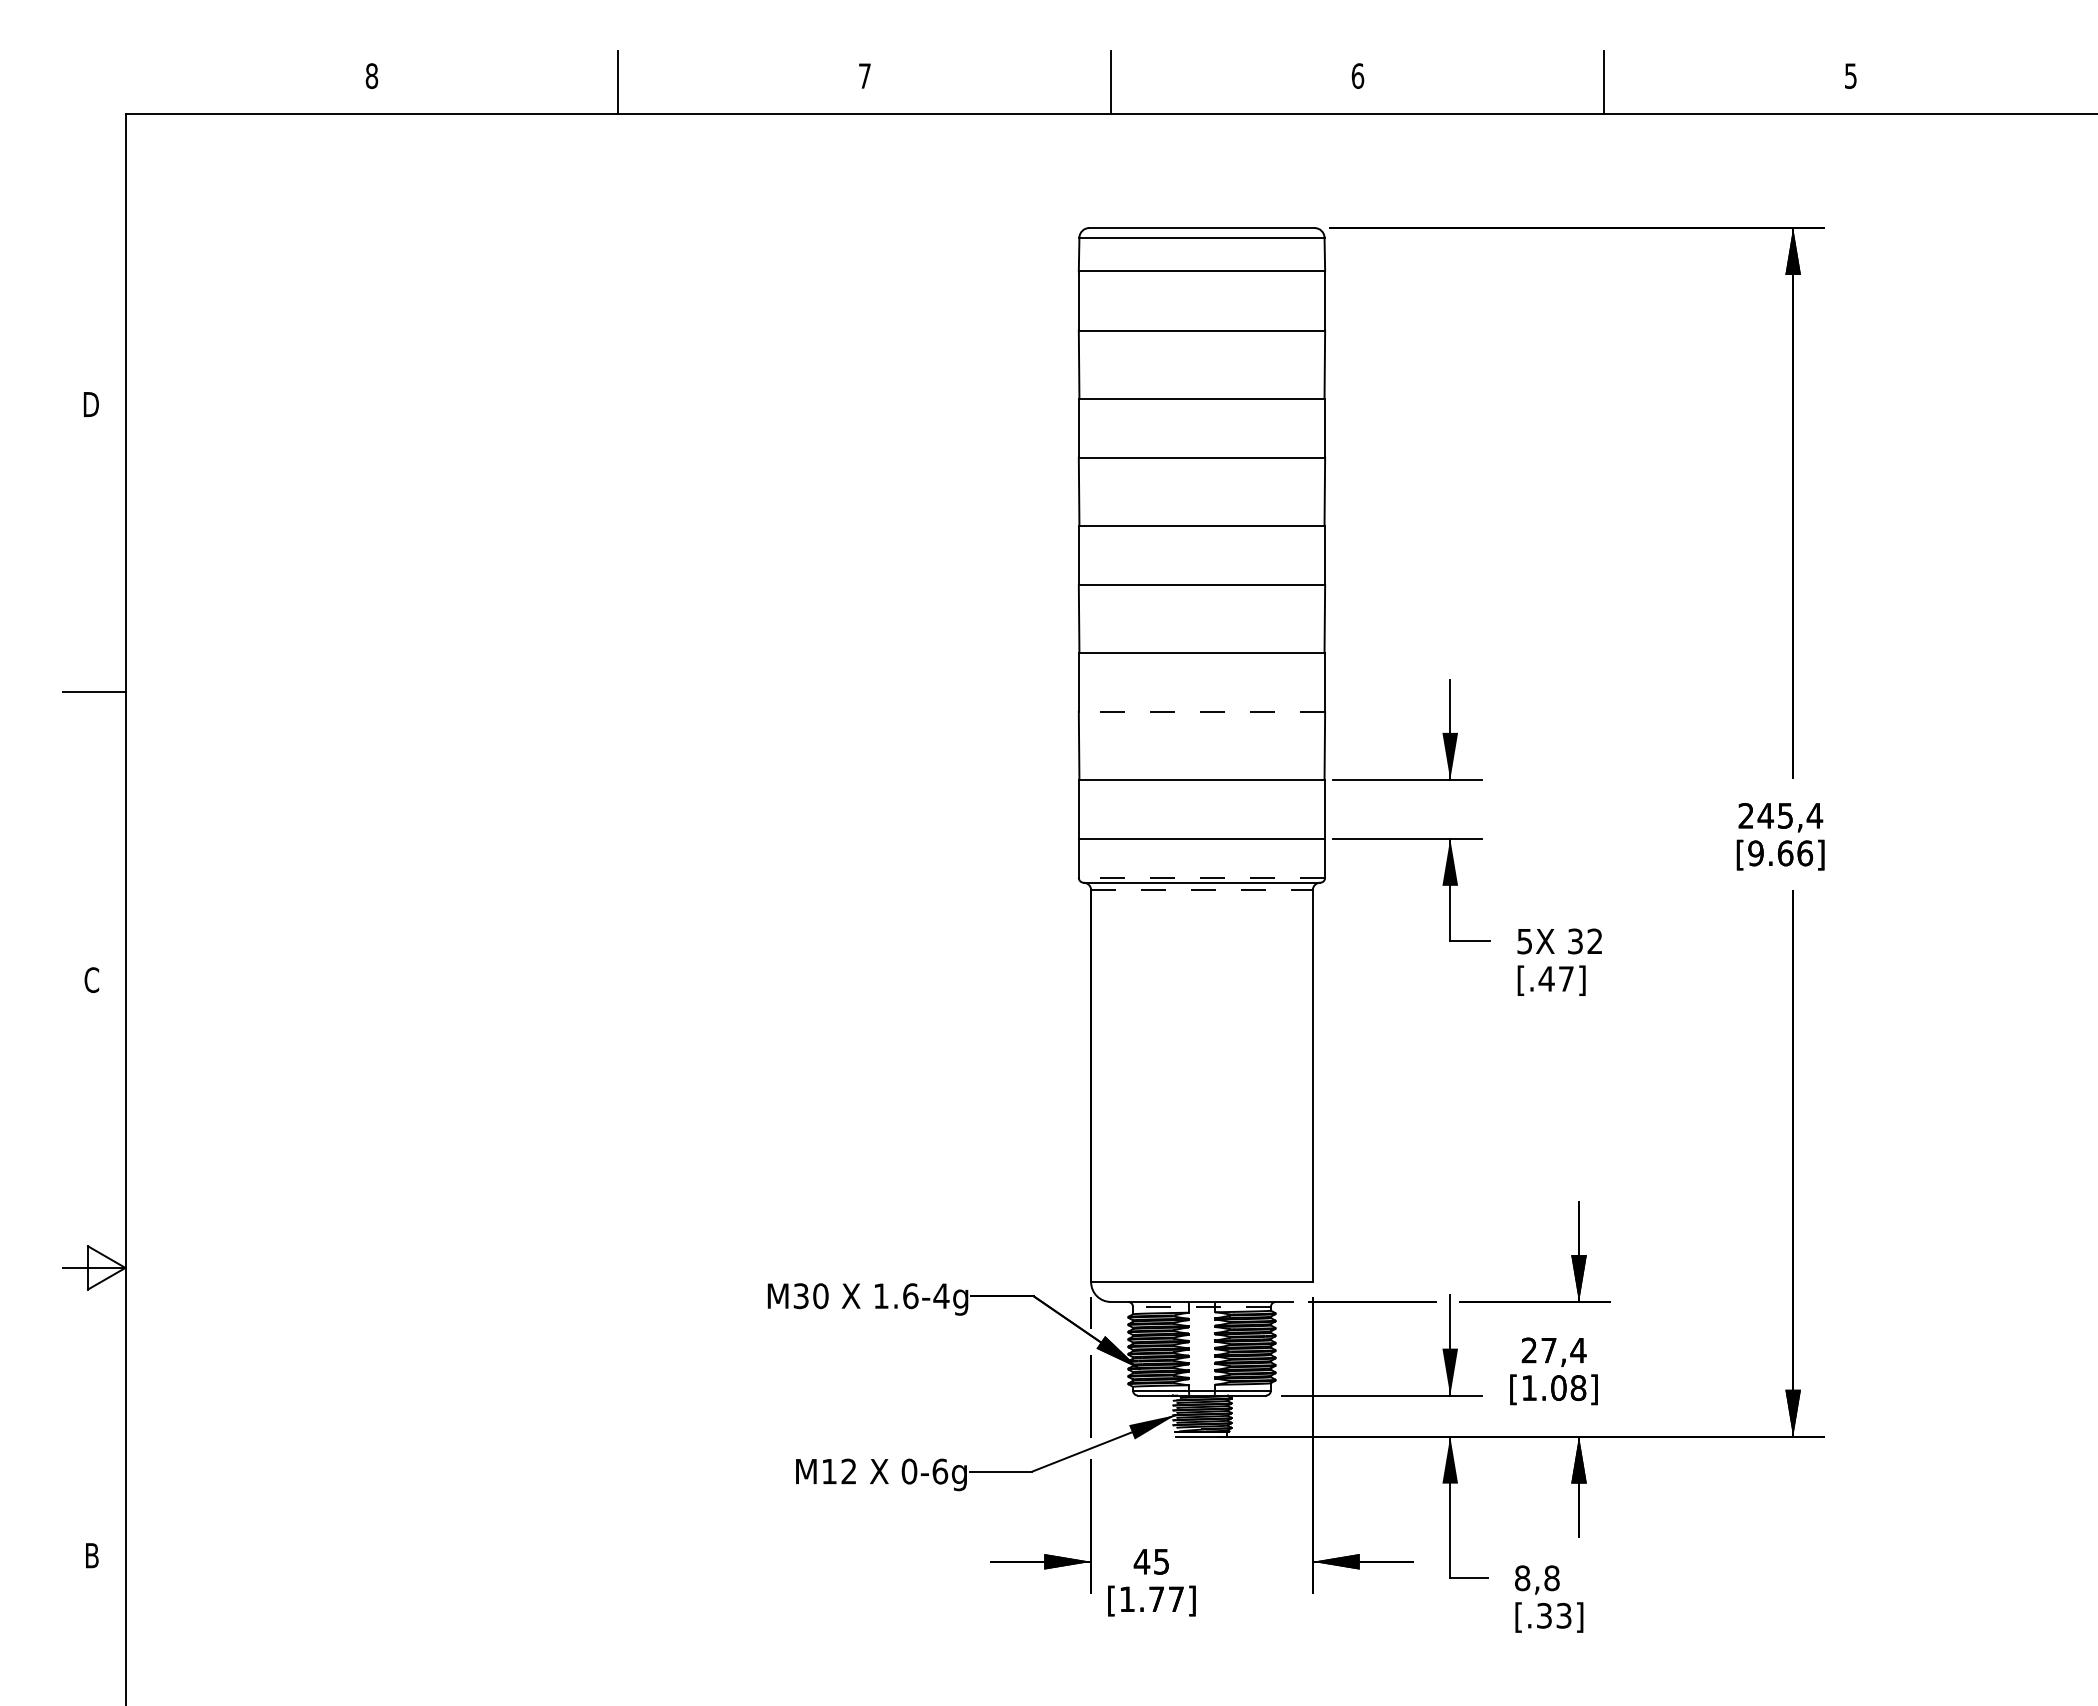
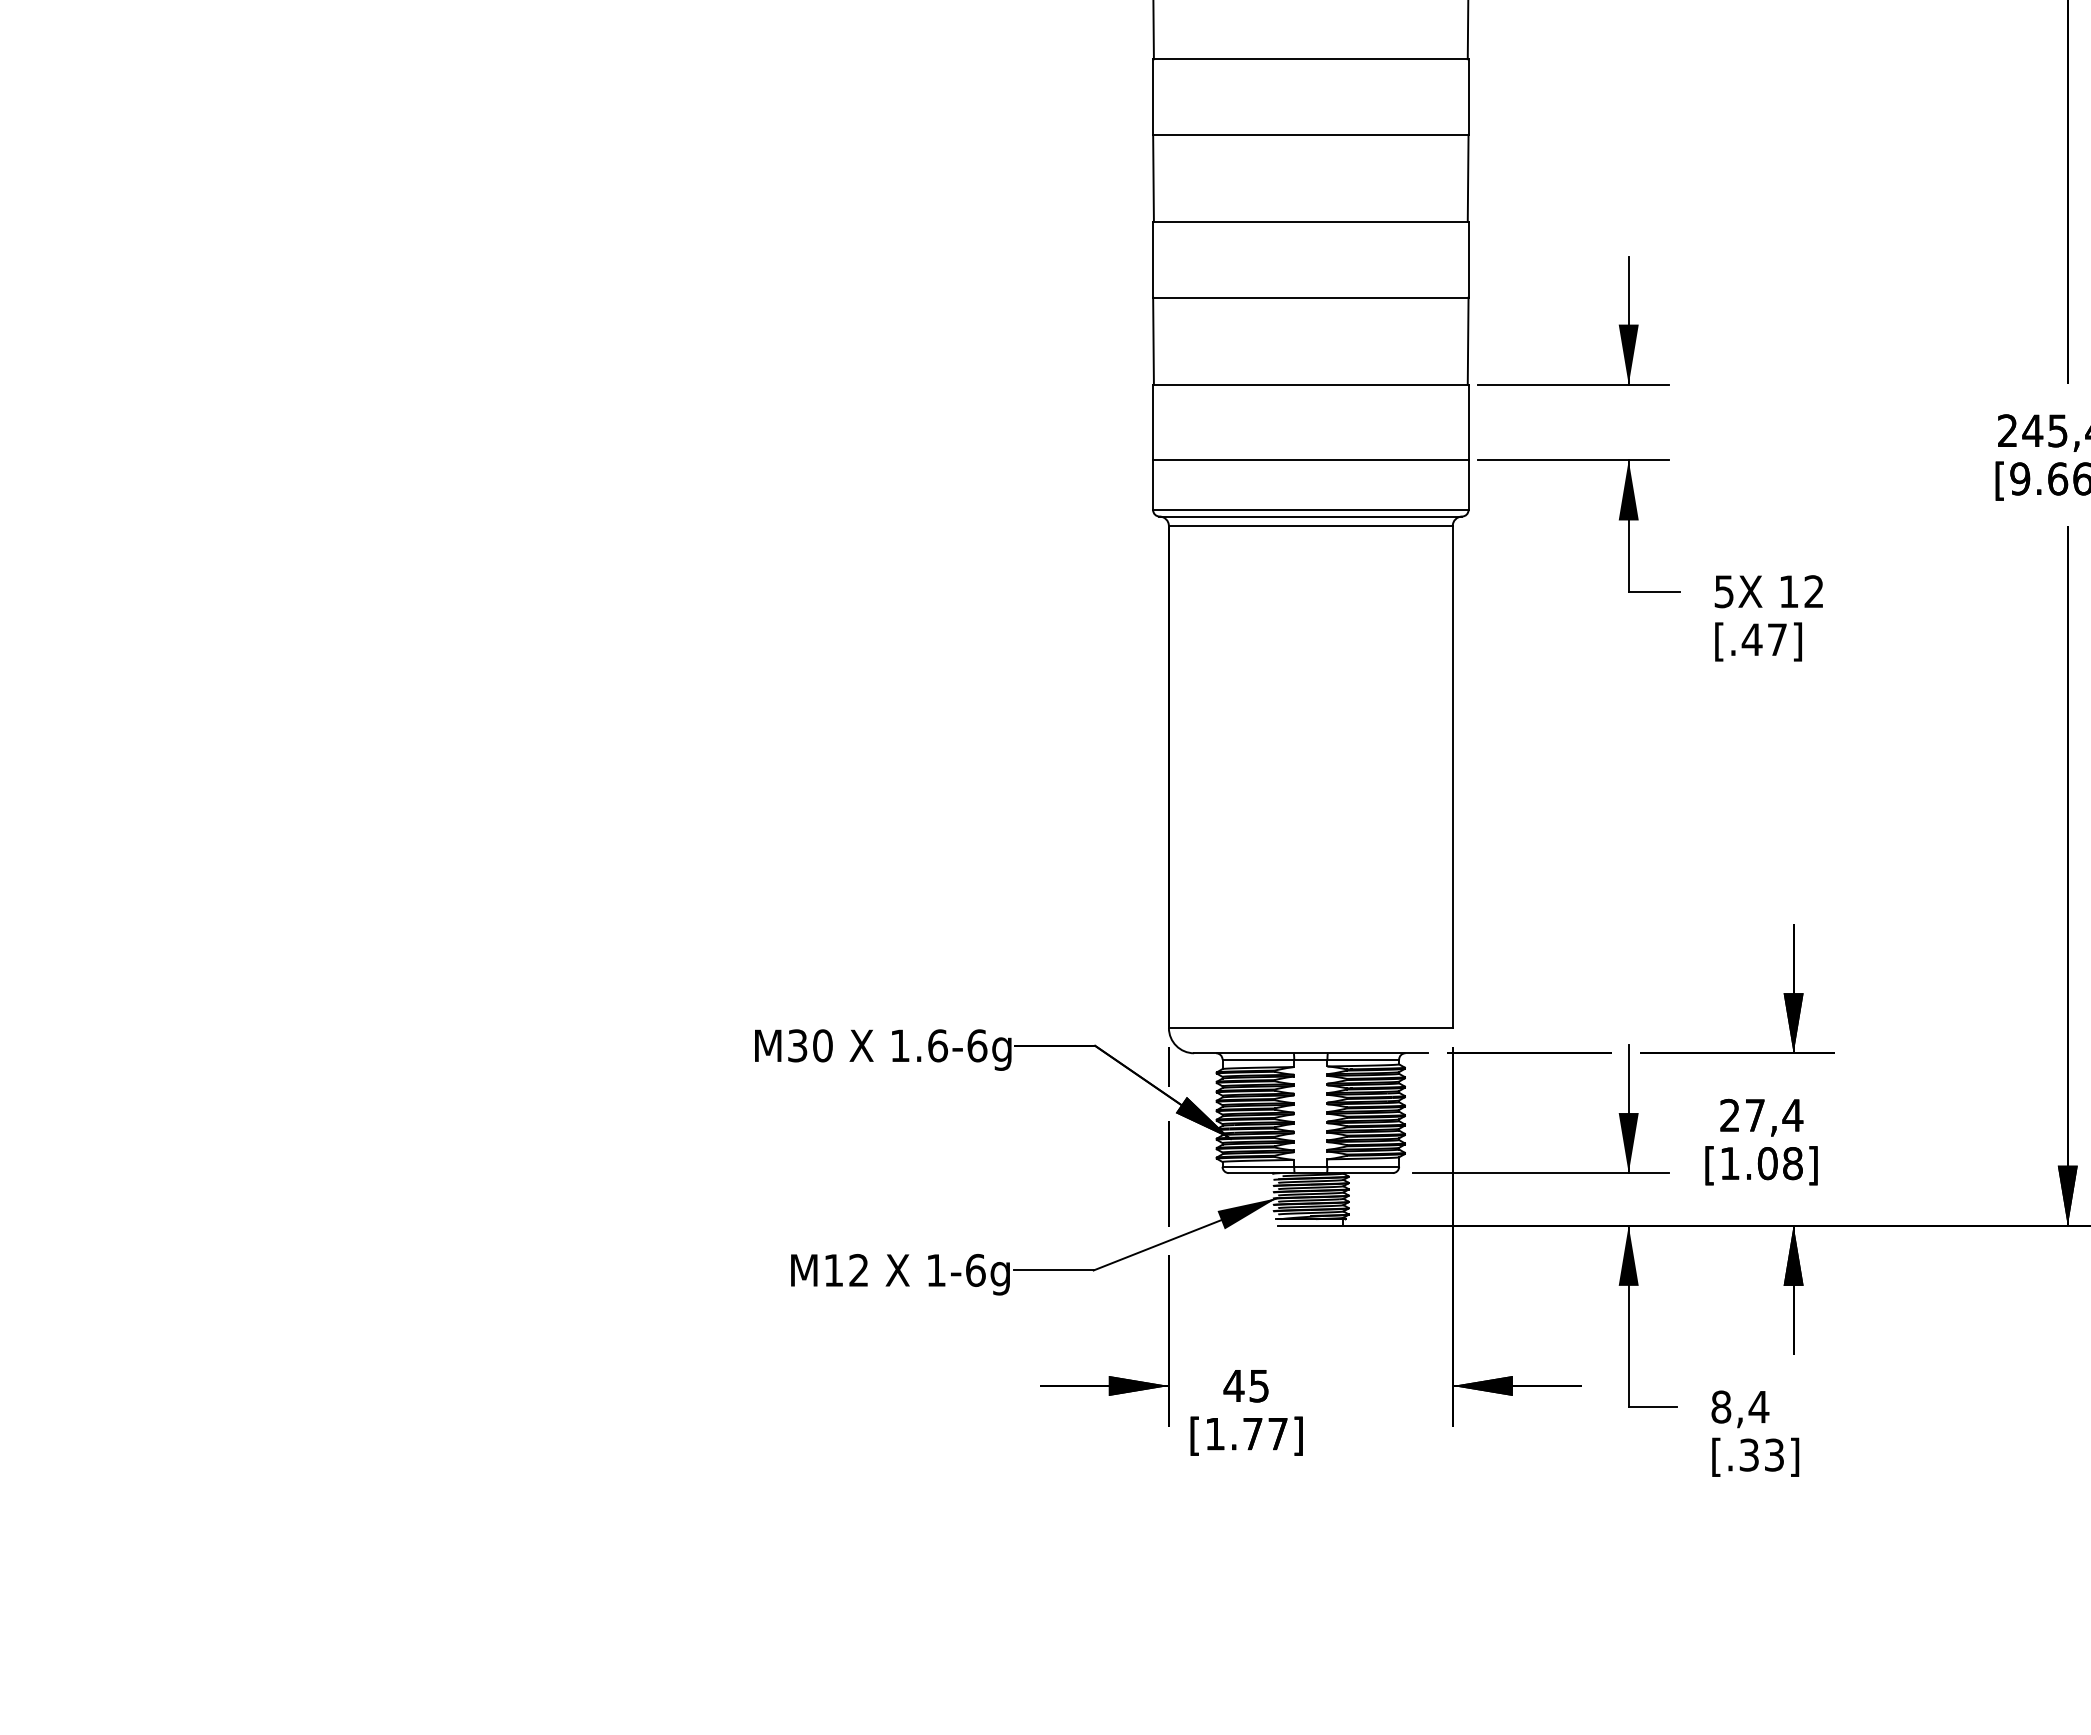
line: (1201, 711) -> (1310, 297), dashed -> solid
line: (1201, 877) -> (1310, 509), dashed -> solid
line: (1201, 890) -> (1310, 526), dashed -> solid
text: (1575, 941) -> (1789, 591), 32 -> 12
text: (941, 1296) -> (977, 1046), 1.6-4g -> 1.6-6g
line: (1201, 1306) -> (1310, 1059), dashed -> solid
text: (909, 1471) -> (936, 1270), 0-6g -> 1-6g
text: (1551, 1578) -> (1758, 1407), 8,8 -> 8,4

